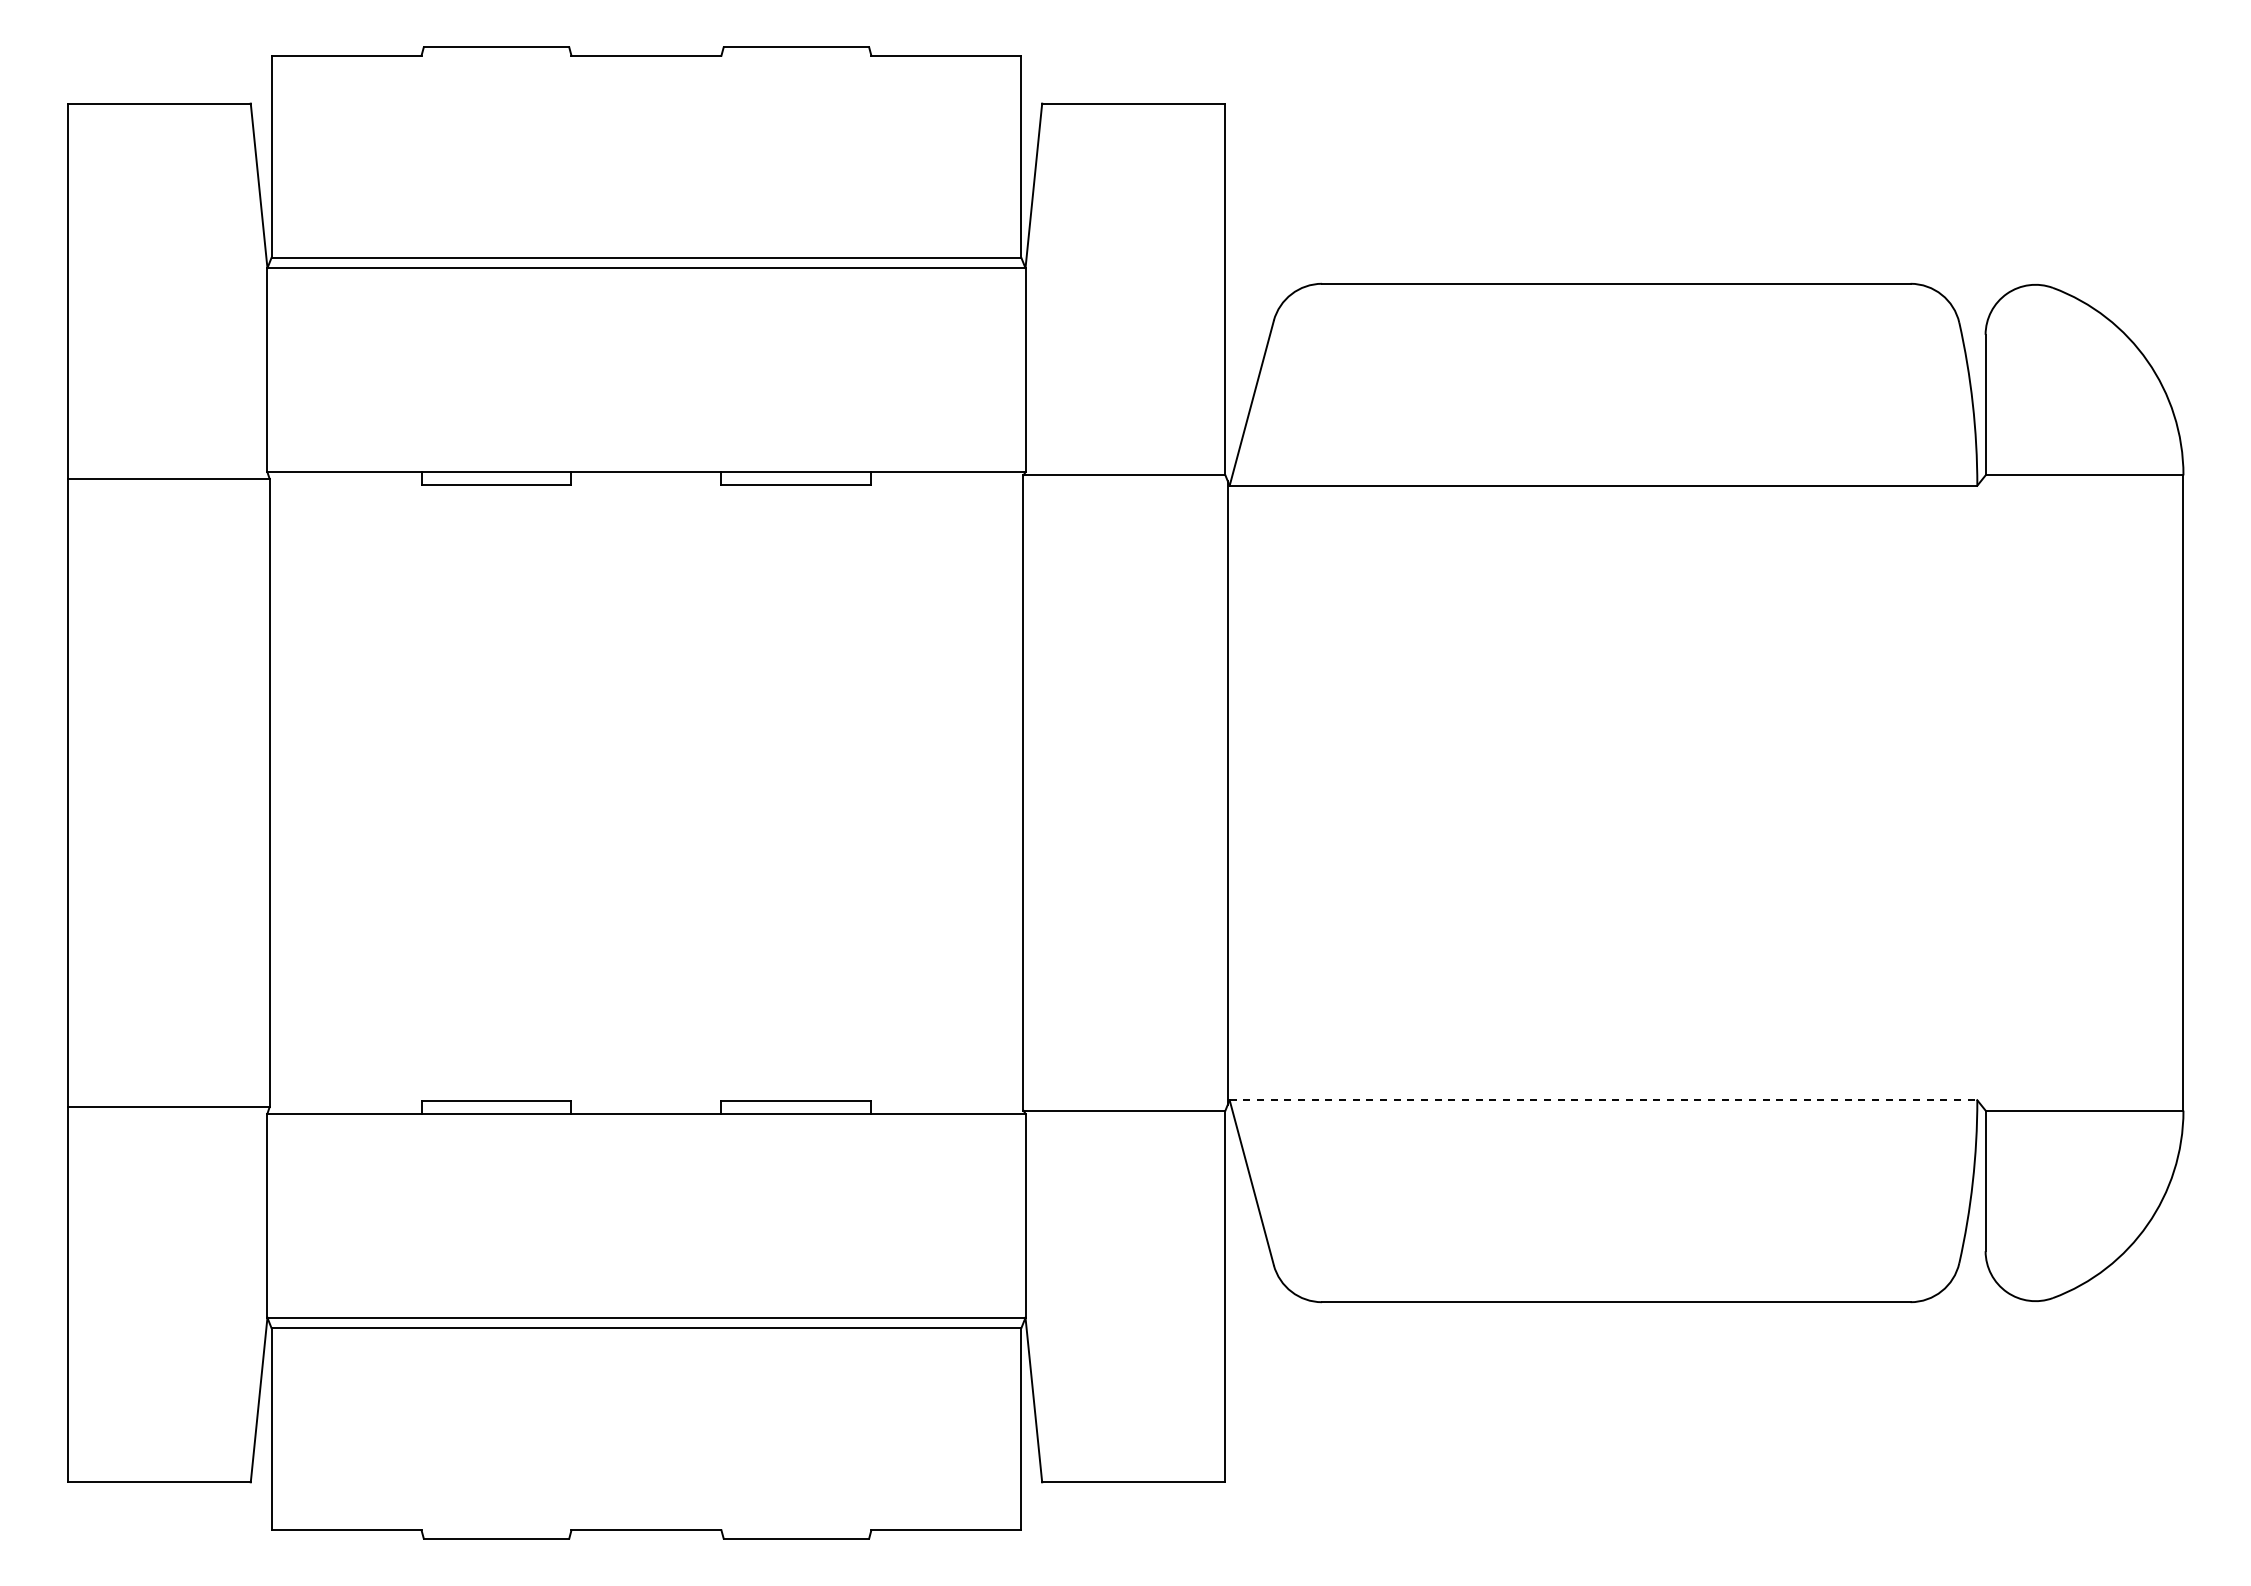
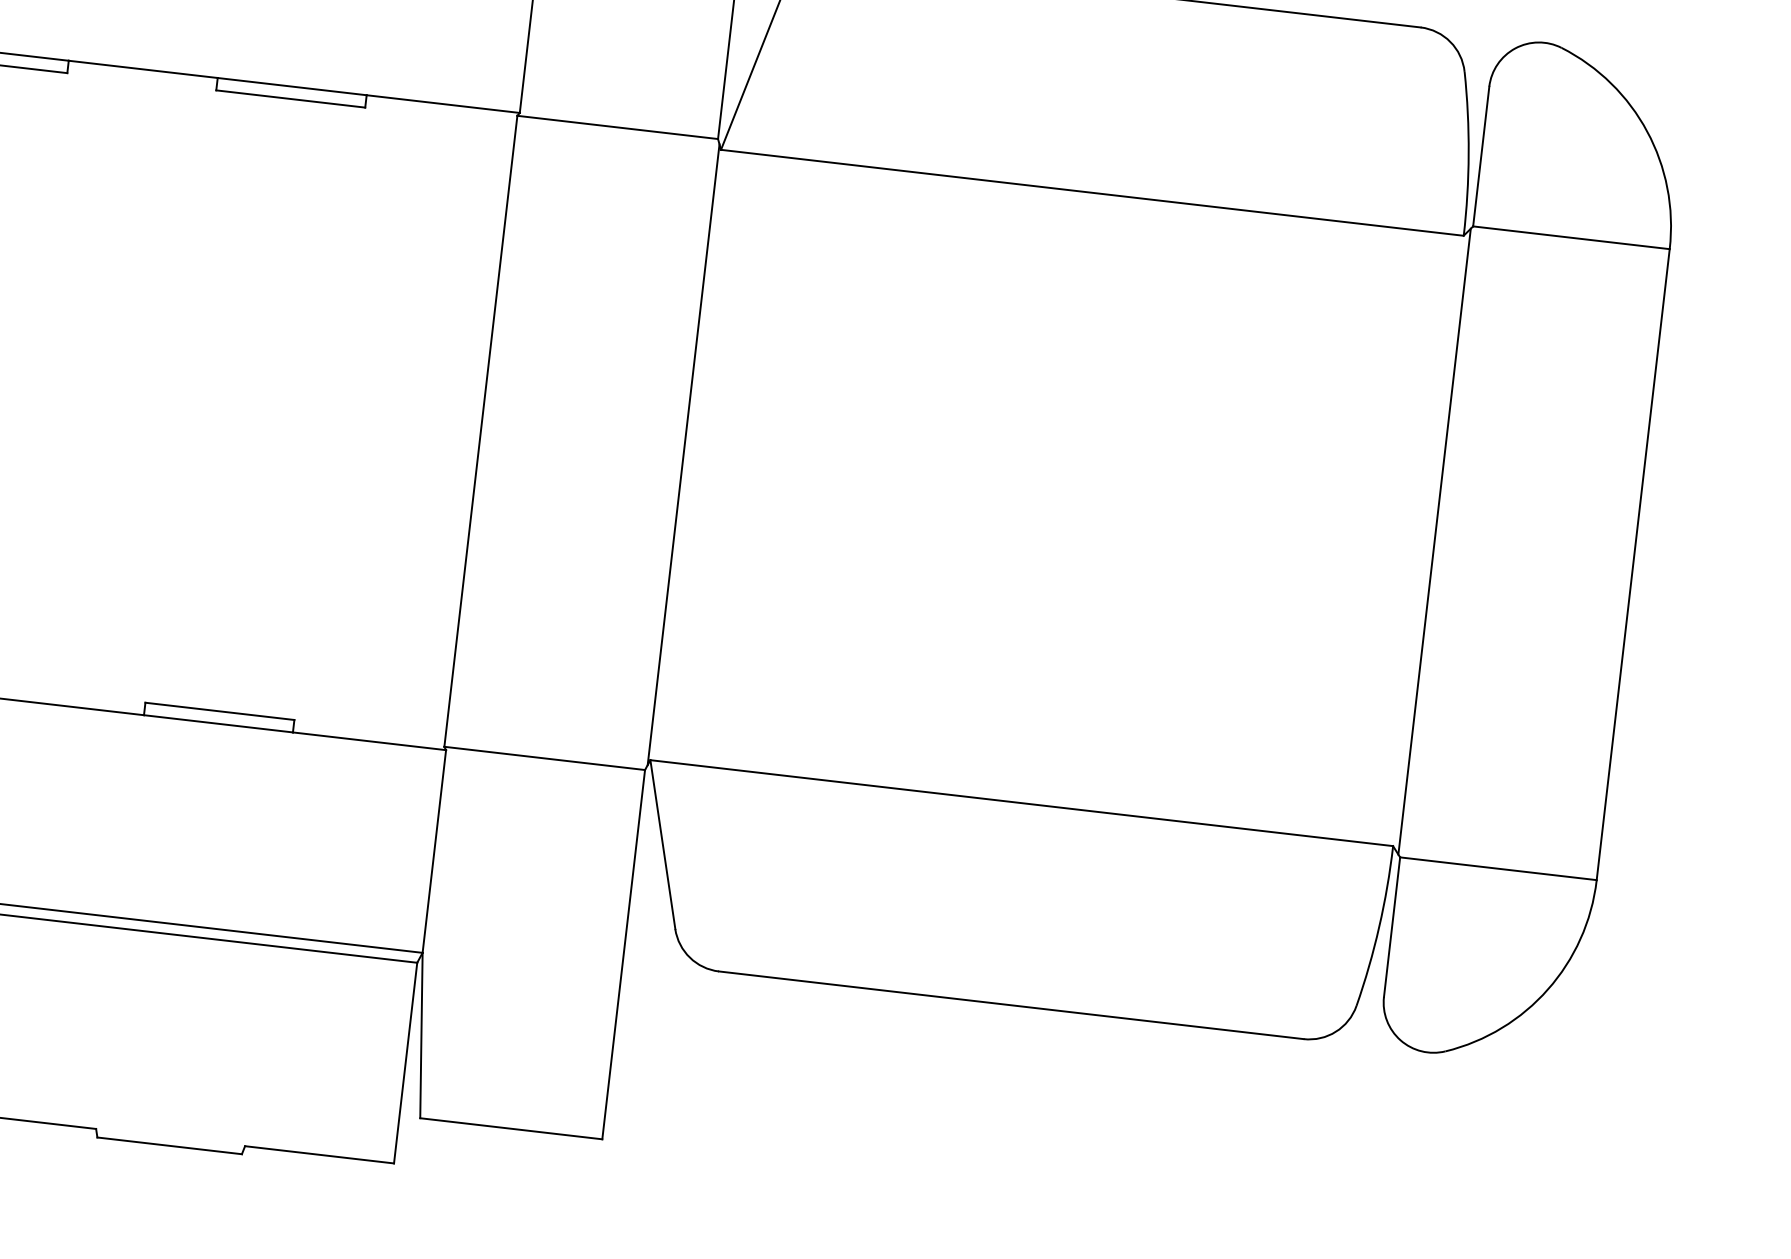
line: (1983, 793) -> (1434, 542), added
line: (1603, 1100) -> (1021, 803), dashed -> solid

